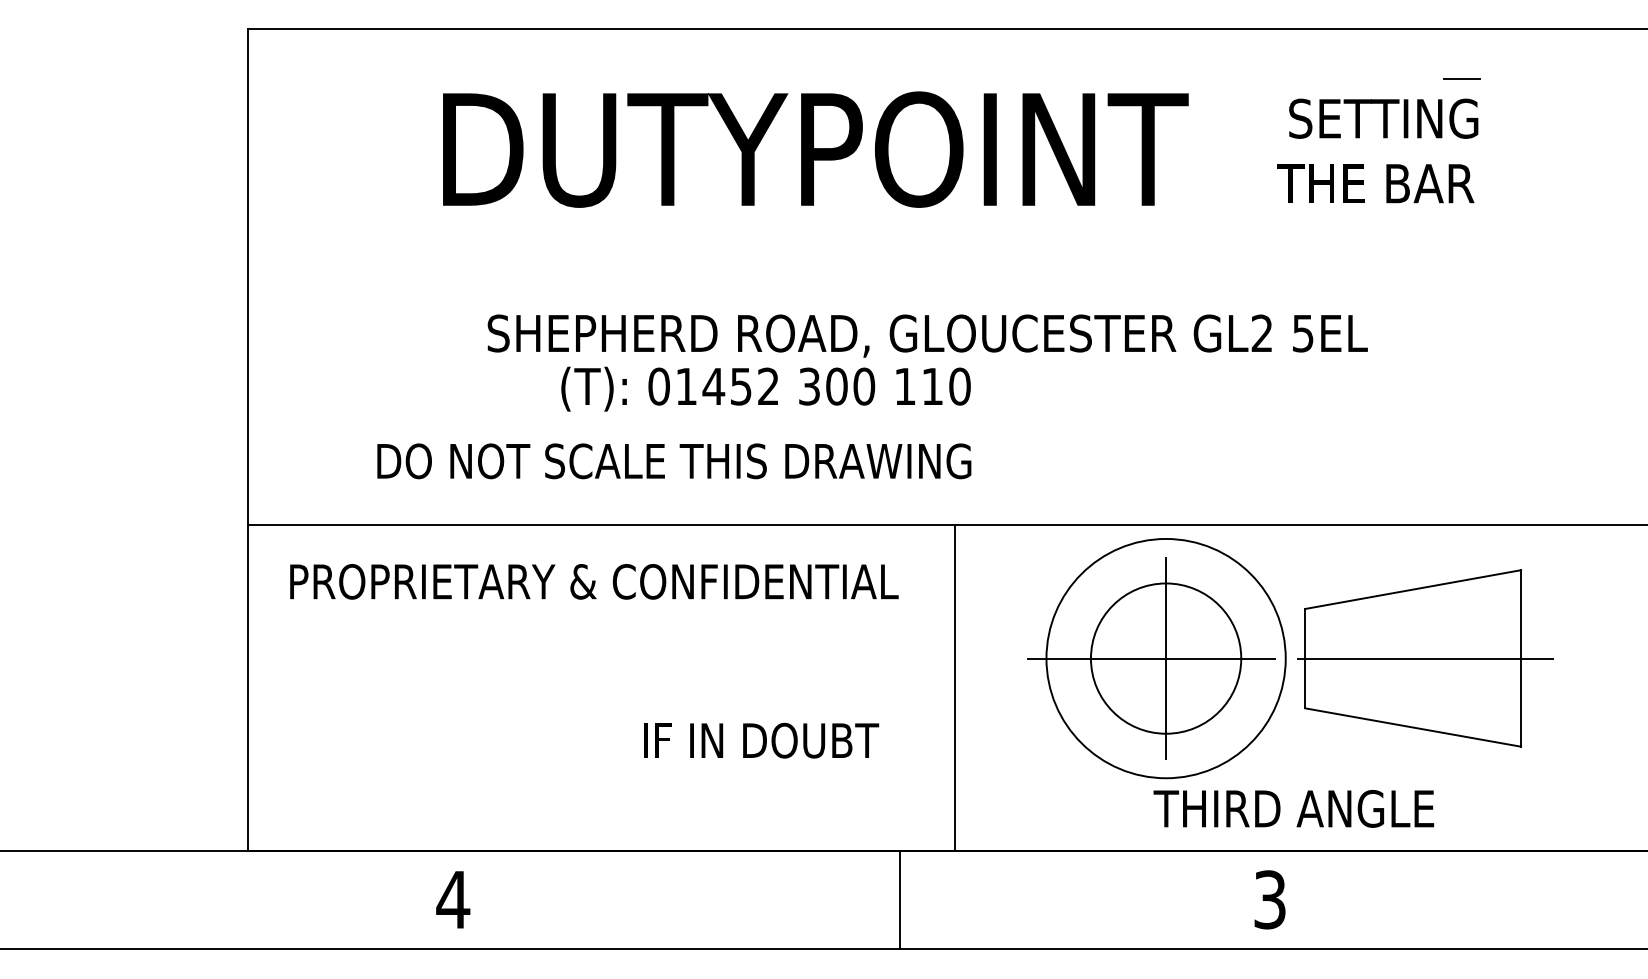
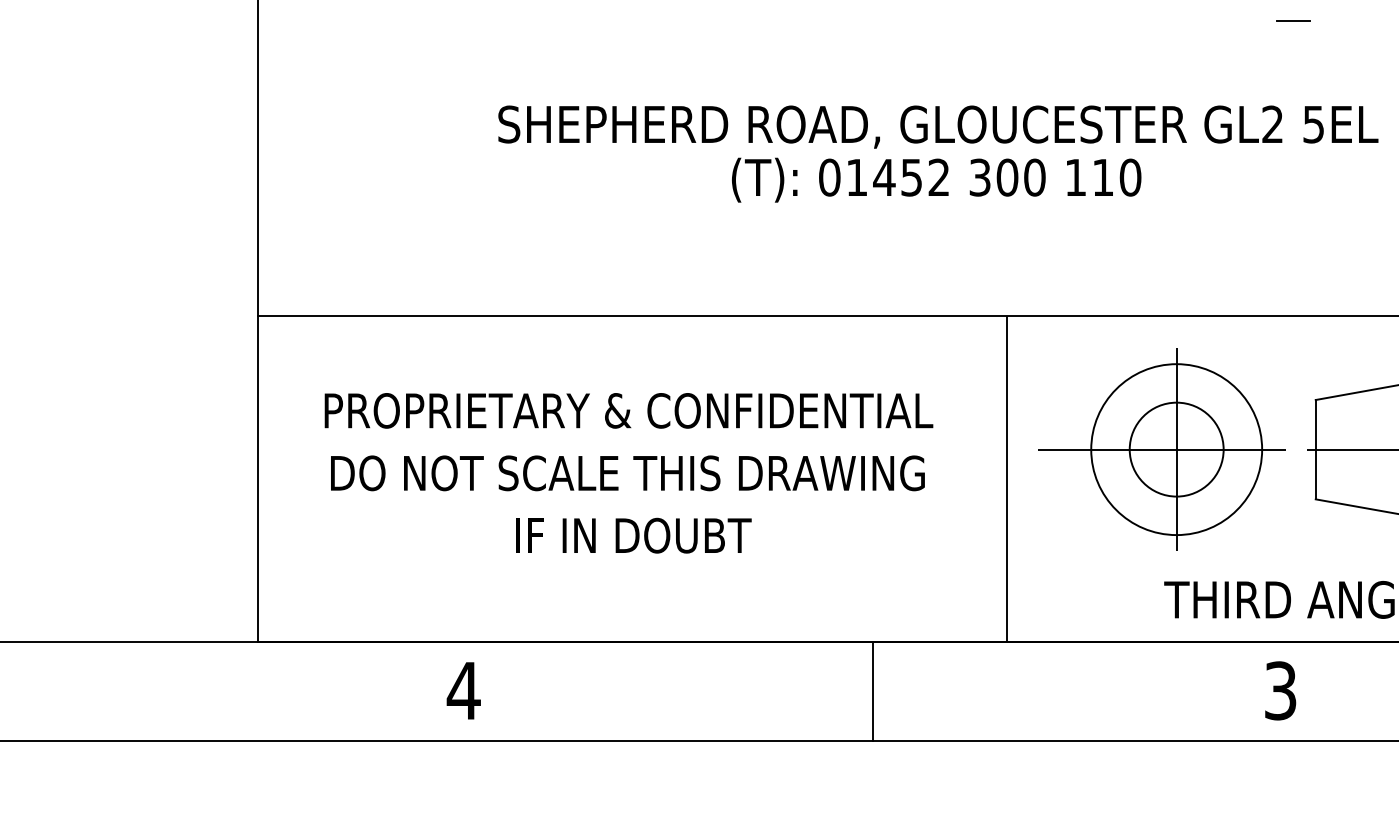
line: (1282, 230) -> (1293, 21), added
text: (765, 388) -> (936, 179), moved
text: (674, 461) -> (628, 473), moved
text: (594, 581) -> (629, 410), moved
circle: (1165, 658) -> (1176, 449), size x0.71
circle: (1166, 658) -> (1177, 449), size x0.62
line: (955, 688) -> (1007, 479), moved
text: (761, 740) -> (634, 535), moved
line: (900, 900) -> (873, 691), moved

